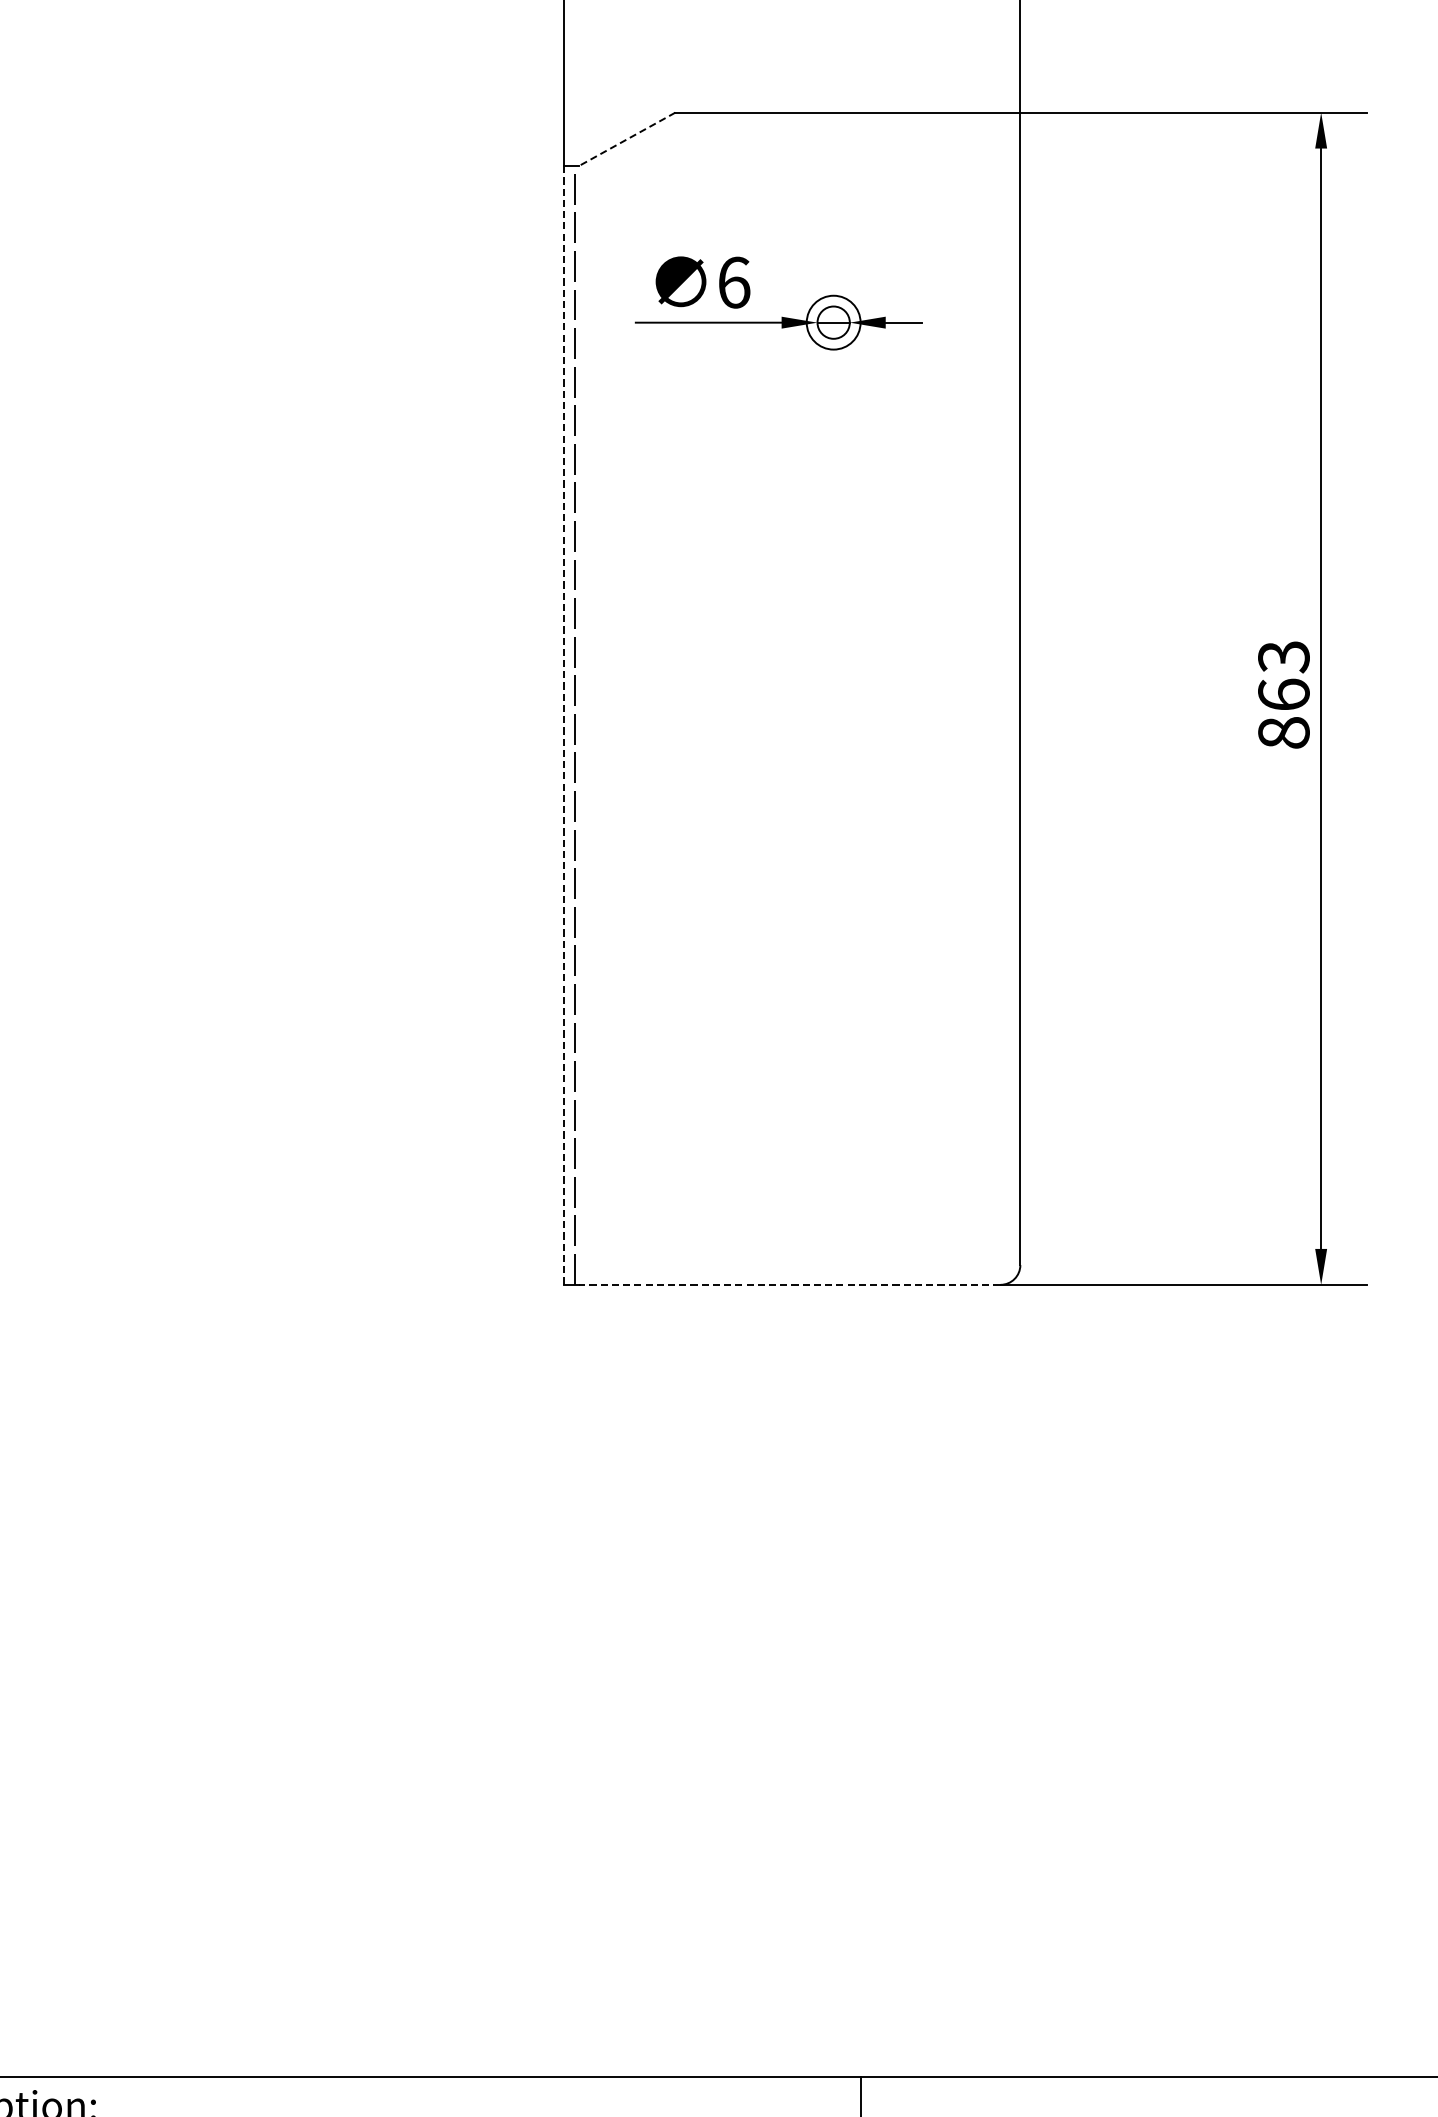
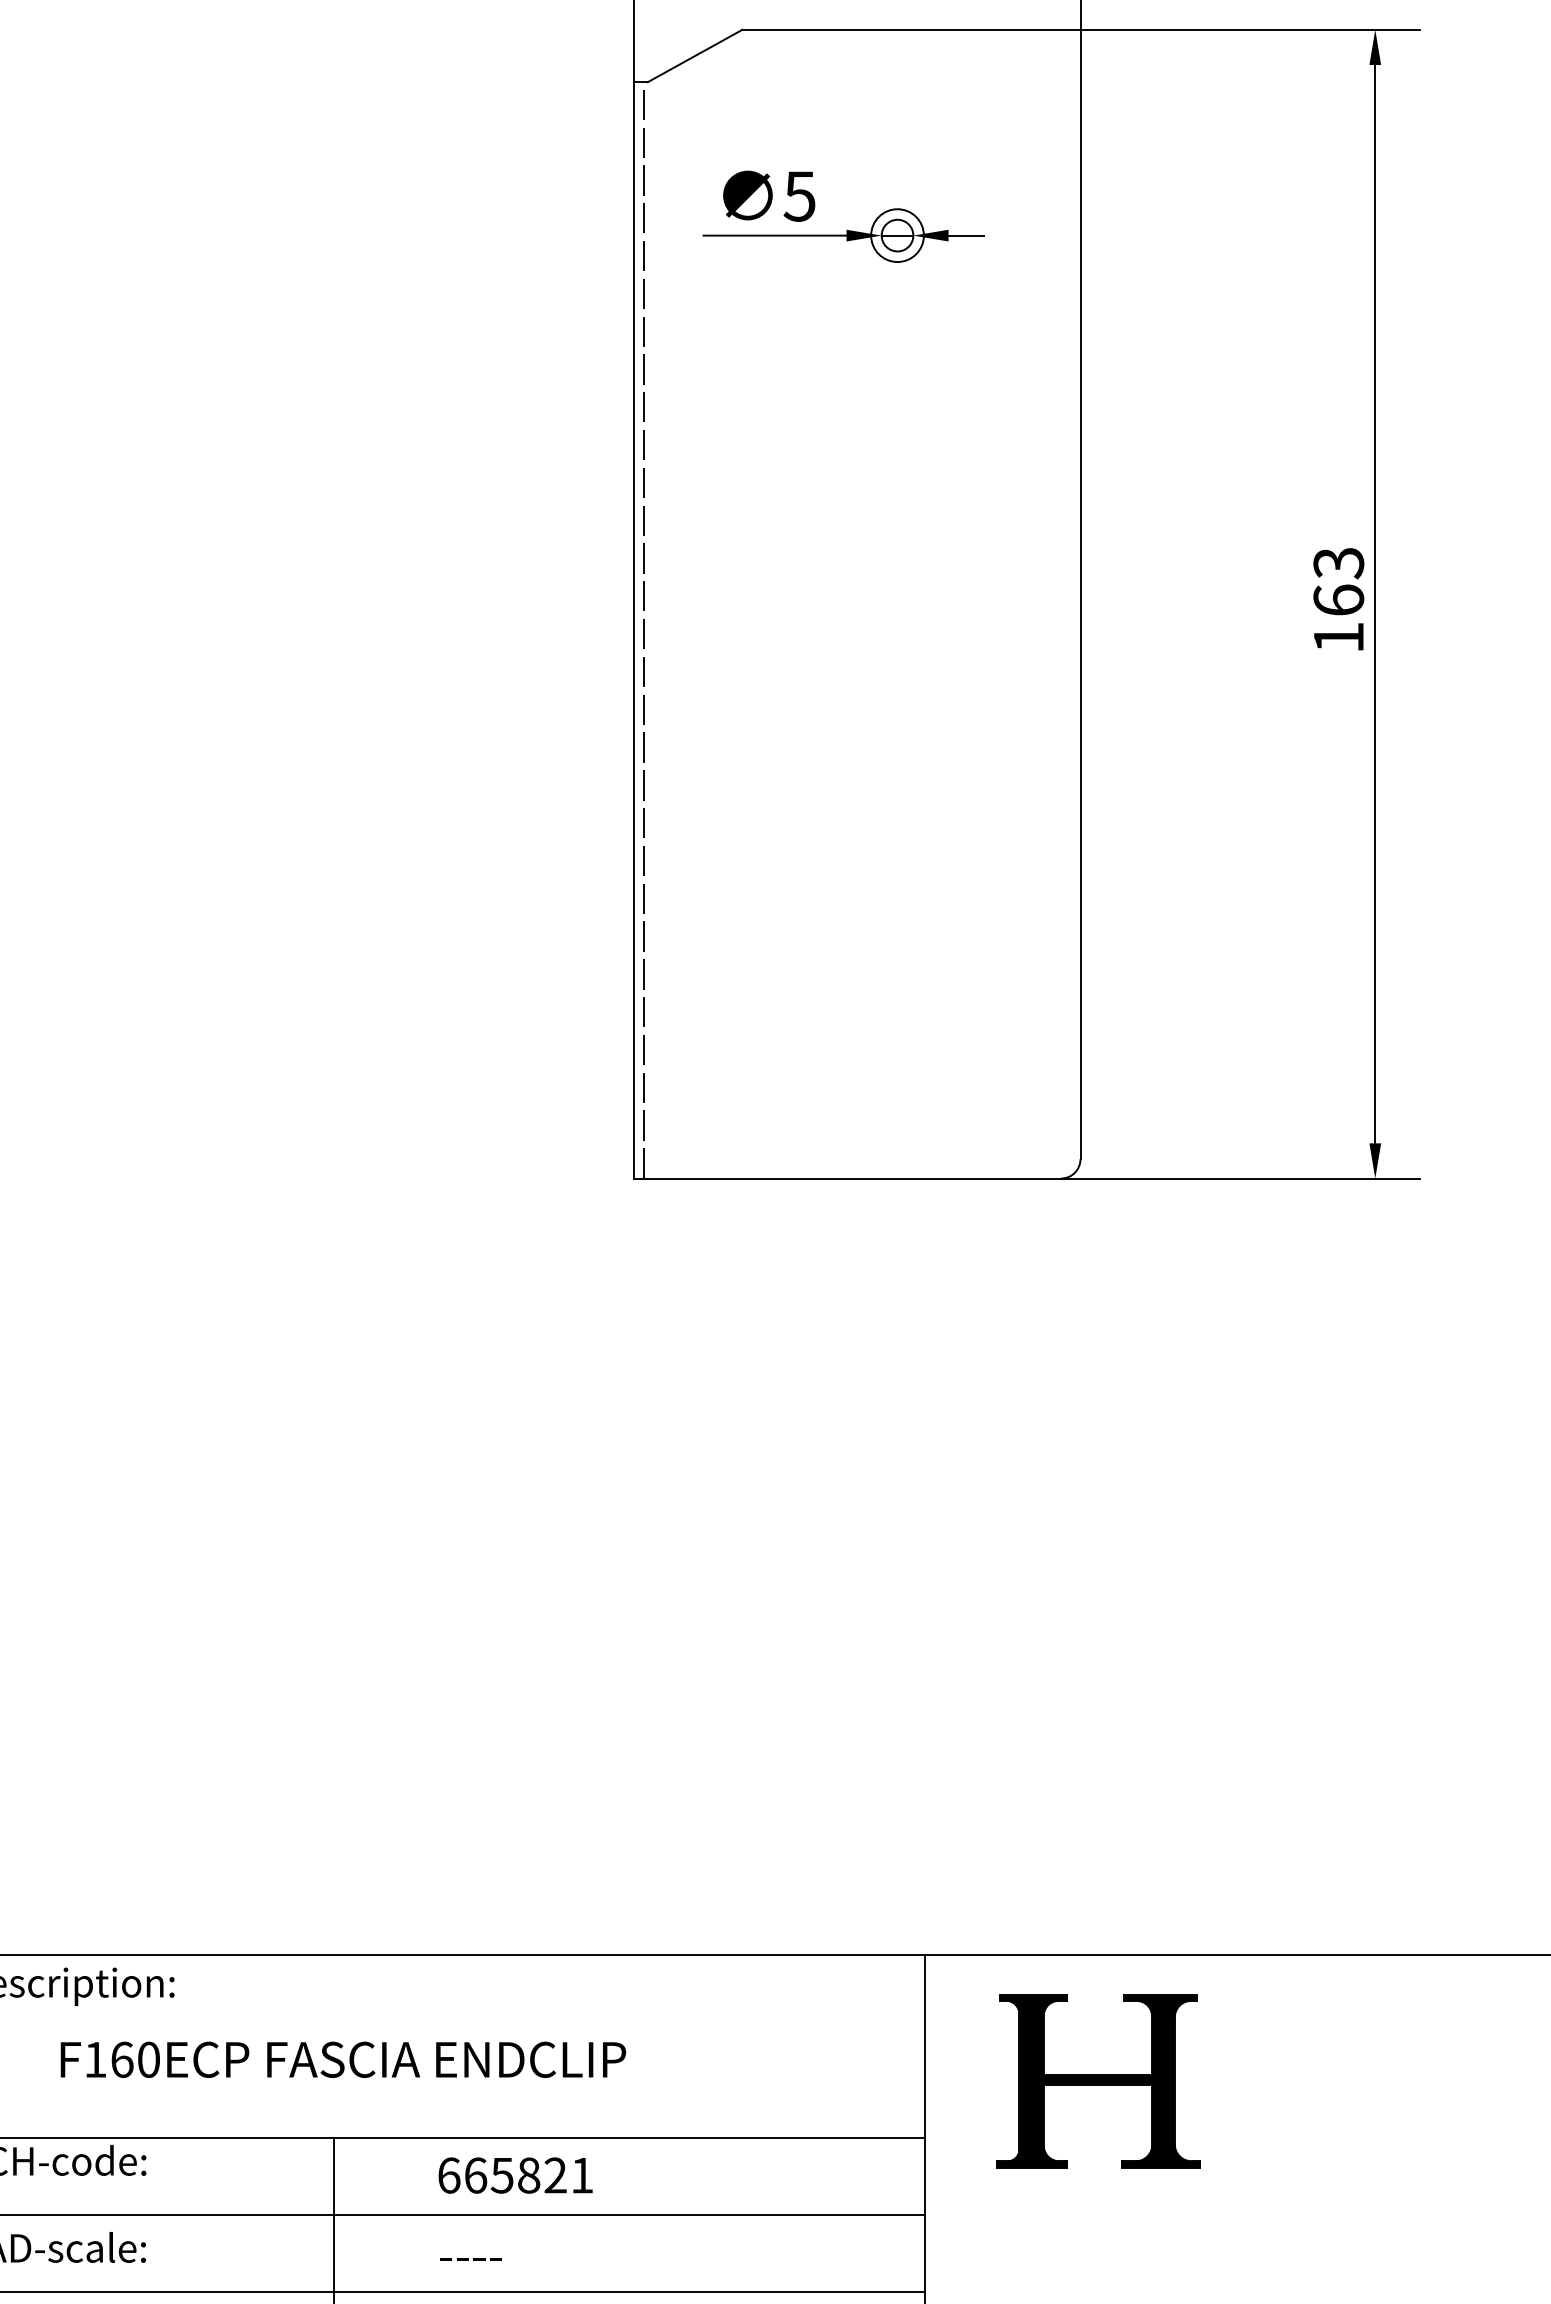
line: (626, 139) -> (694, 56), dashed -> solid
text: (733, 282) -> (799, 196), 6 -> 5
line: (564, 725) -> (633, 630), dashed -> solid
text: (1283, 732) -> (1338, 637), 863 -> 163
line: (789, 1284) -> (854, 1178), dashed -> solid

